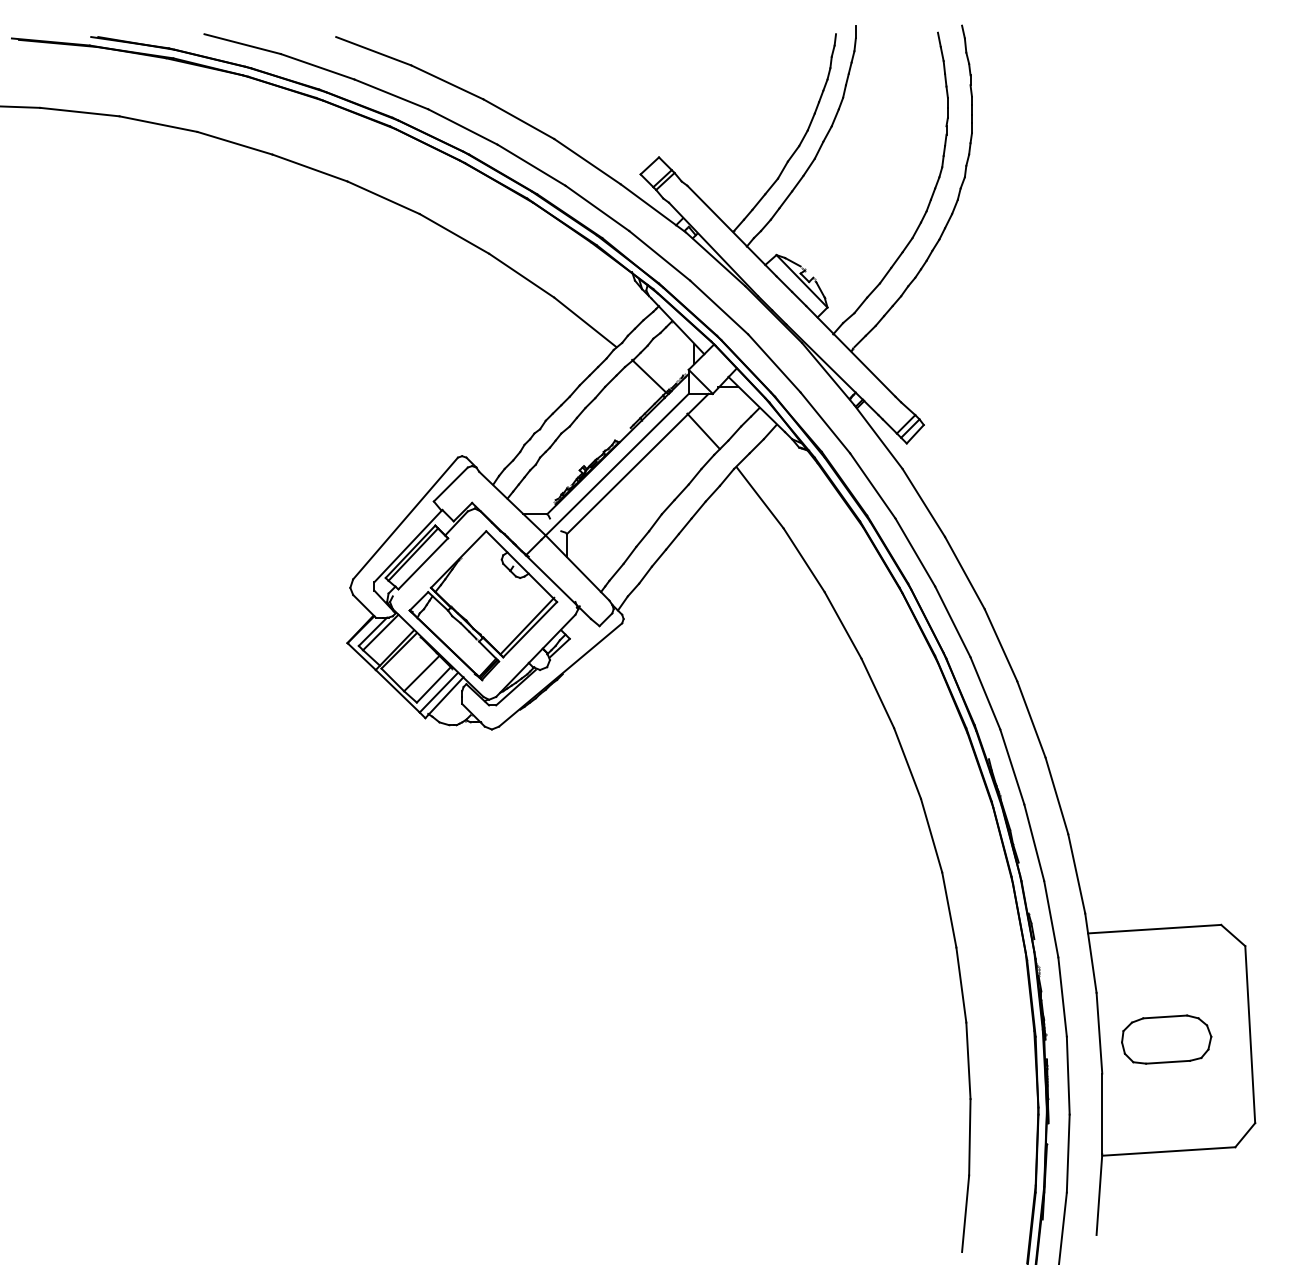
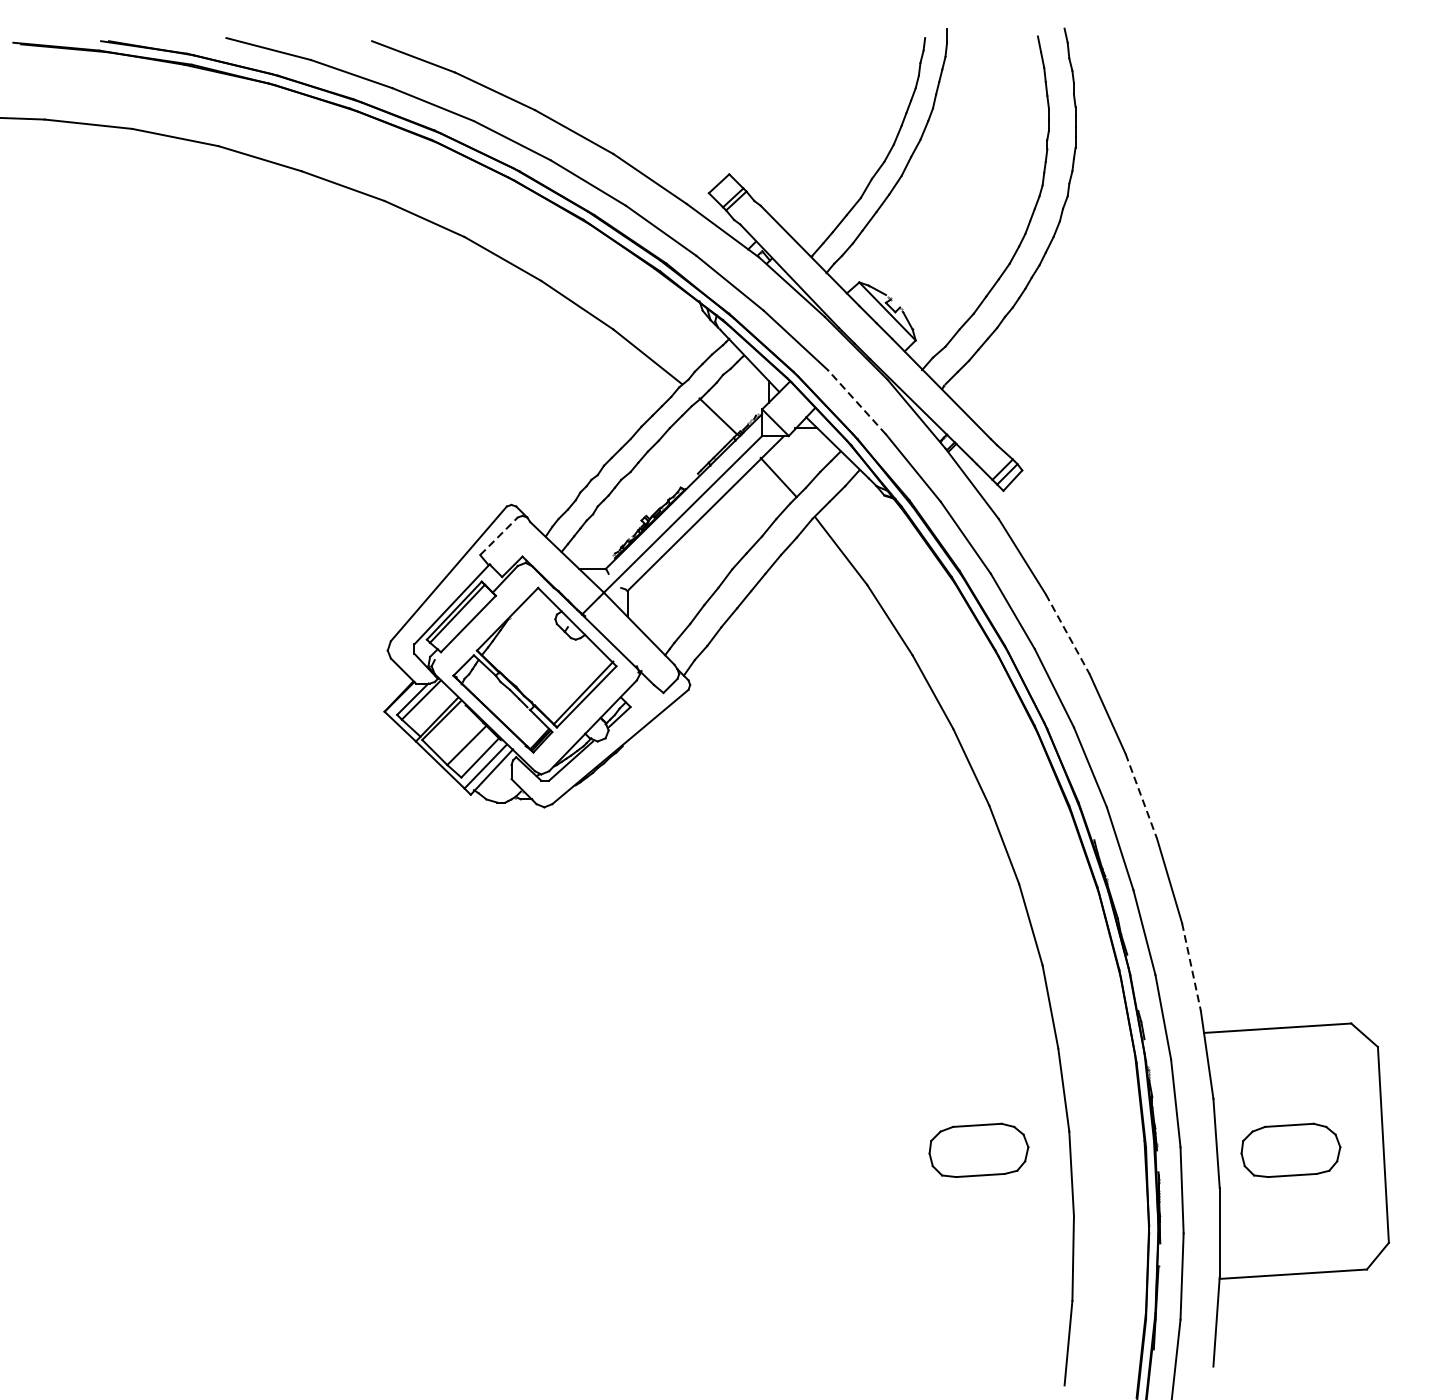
line: (774, 363) -> (857, 402), solid -> dashed
line: (451, 484) -> (499, 536), solid -> dashed
line: (965, 573) -> (1068, 634), solid -> dashed
line: (1031, 719) -> (1141, 796), solid -> dashed
line: (1076, 873) -> (1191, 966), solid -> dashed
part: (884, 1039) -> (978, 1150), added

